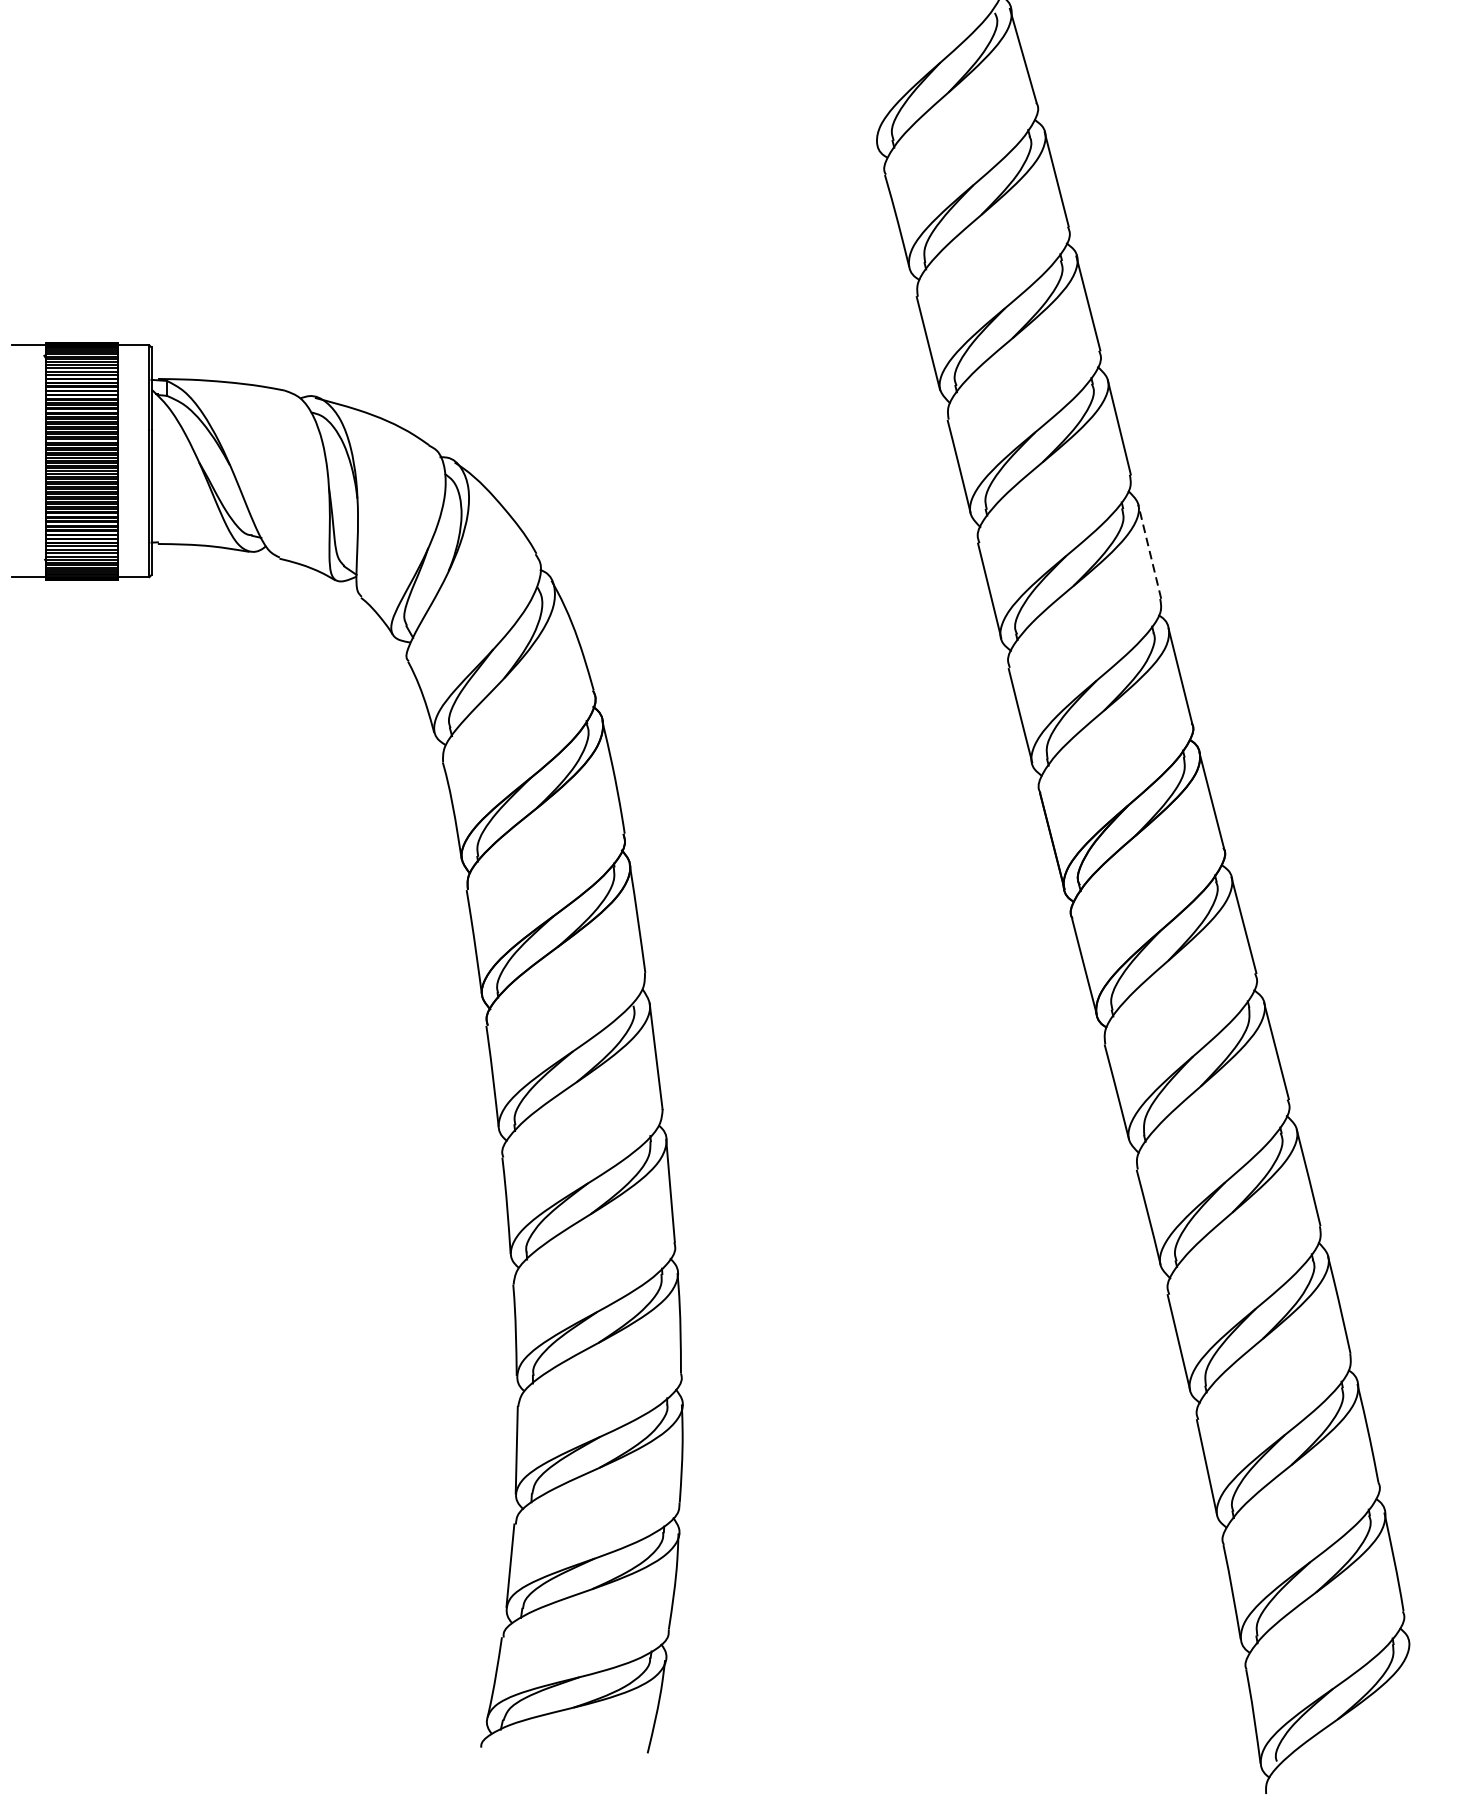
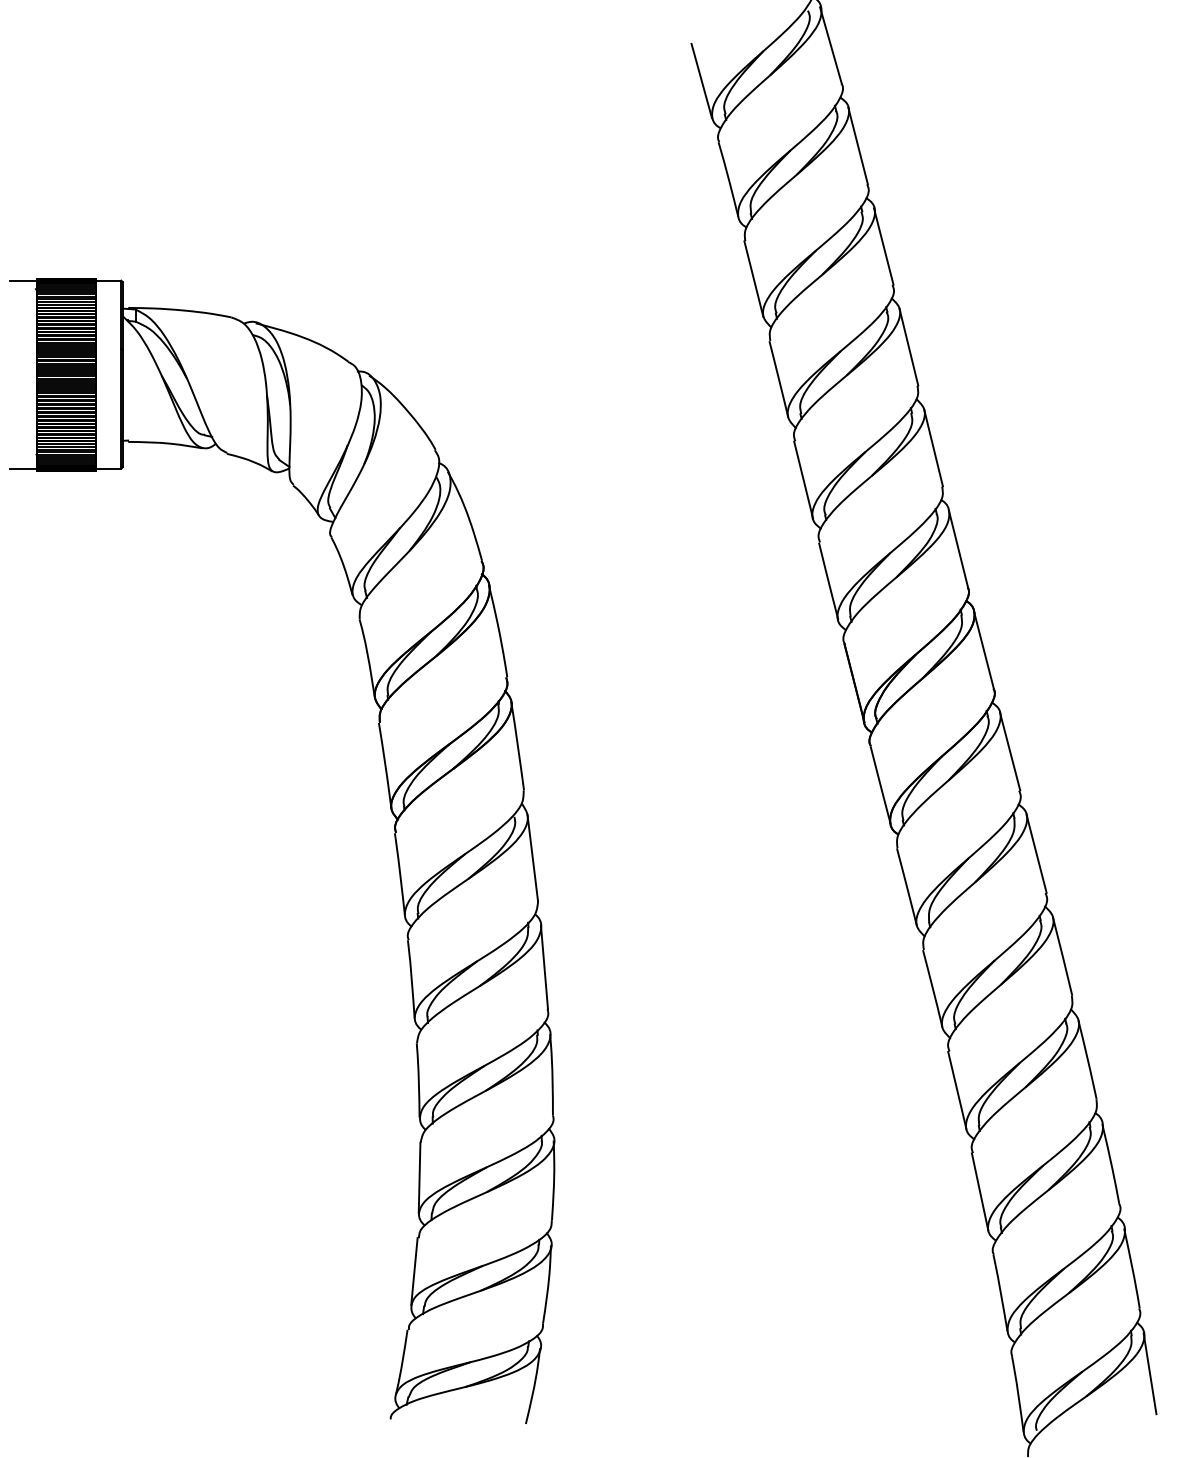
line: (863, 98) -> (701, 80), added
line: (1149, 550) -> (933, 447), dashed -> solid
line: (1415, 1691) -> (1149, 1373), added

